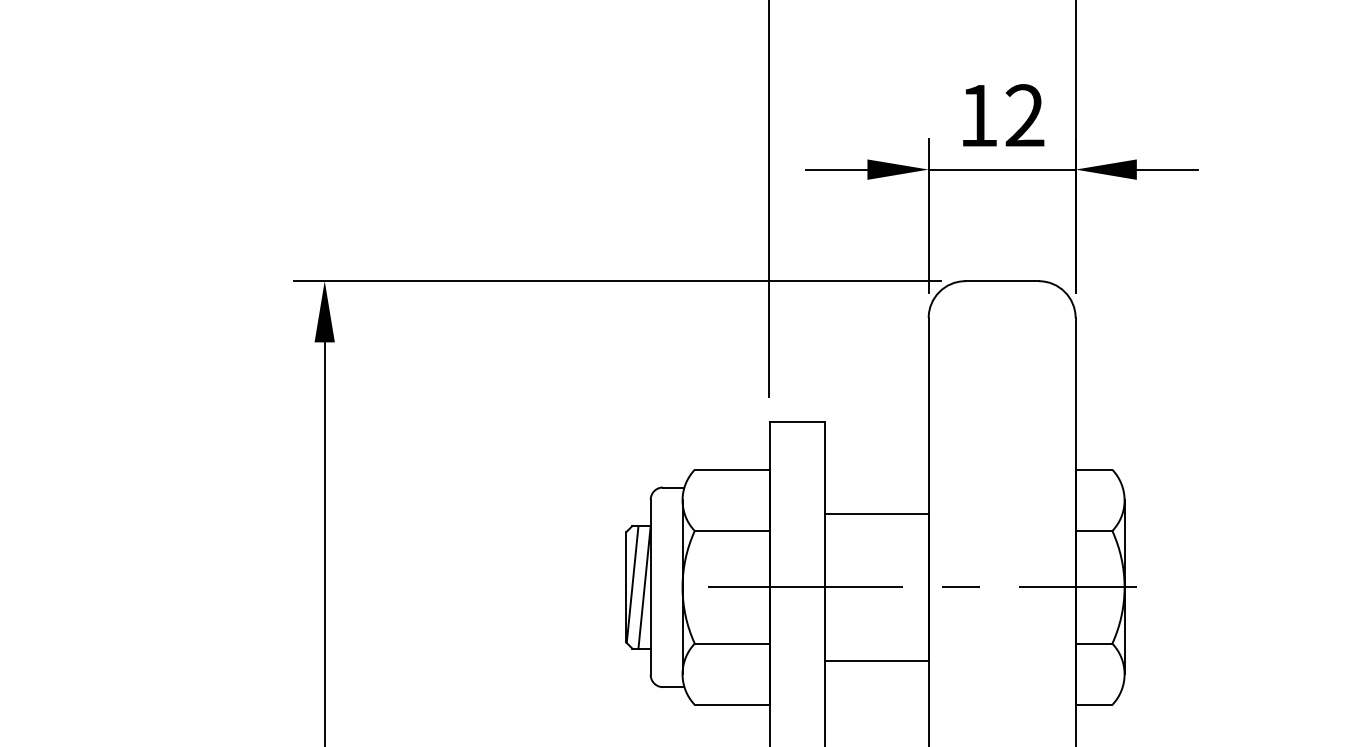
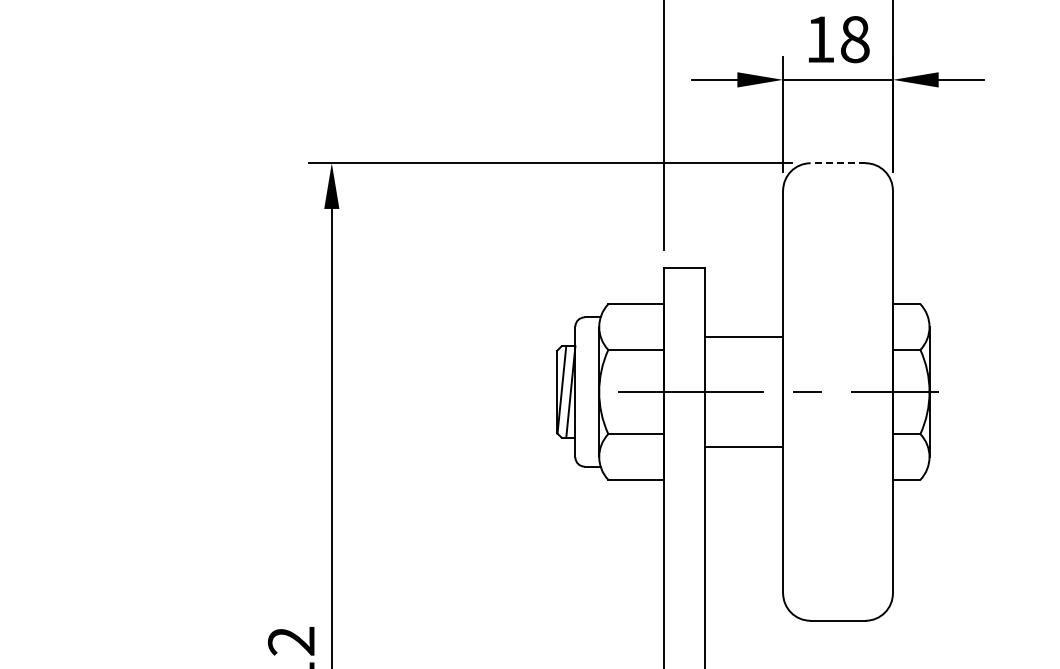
text: (1024, 115) -> (854, 39), 12 -> 18
line: (1001, 281) -> (837, 163), solid -> dashed

